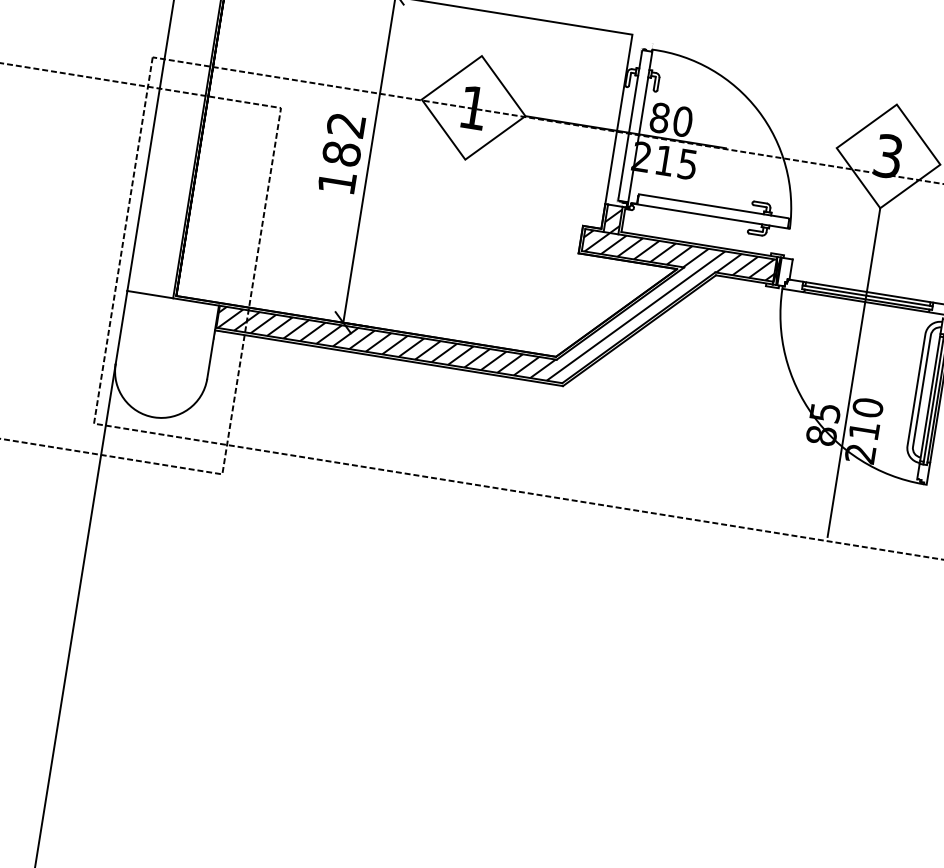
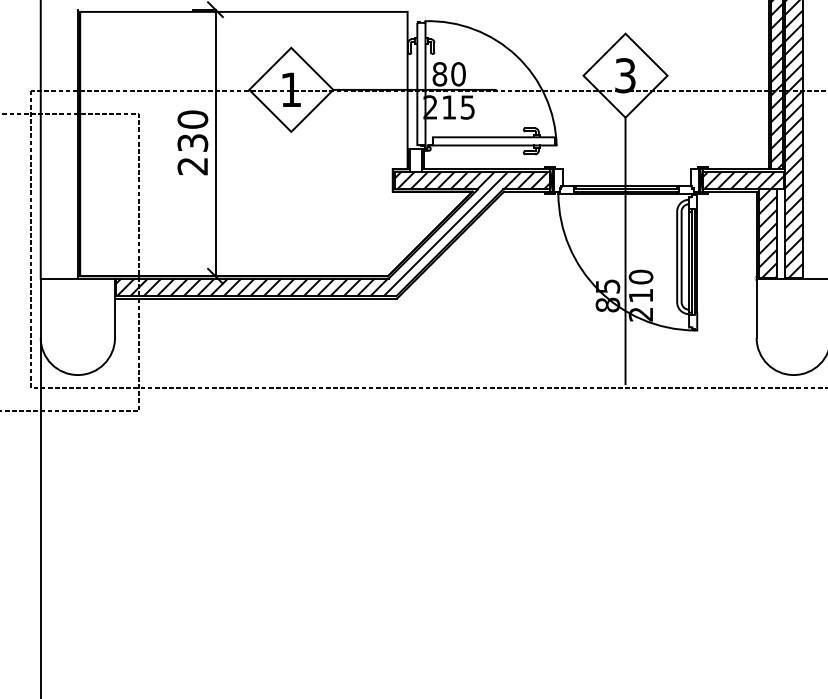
text: (341, 153) -> (192, 142), 182 -> 230
hatch: (612, 219) -> (415, 160), removed

